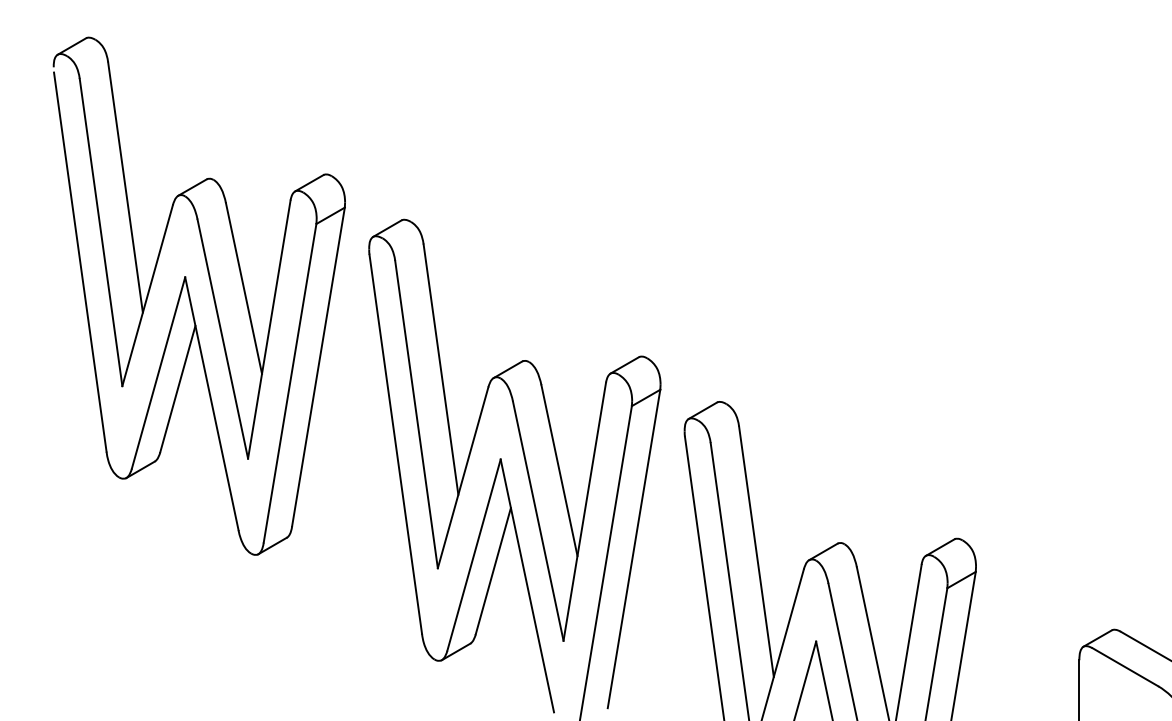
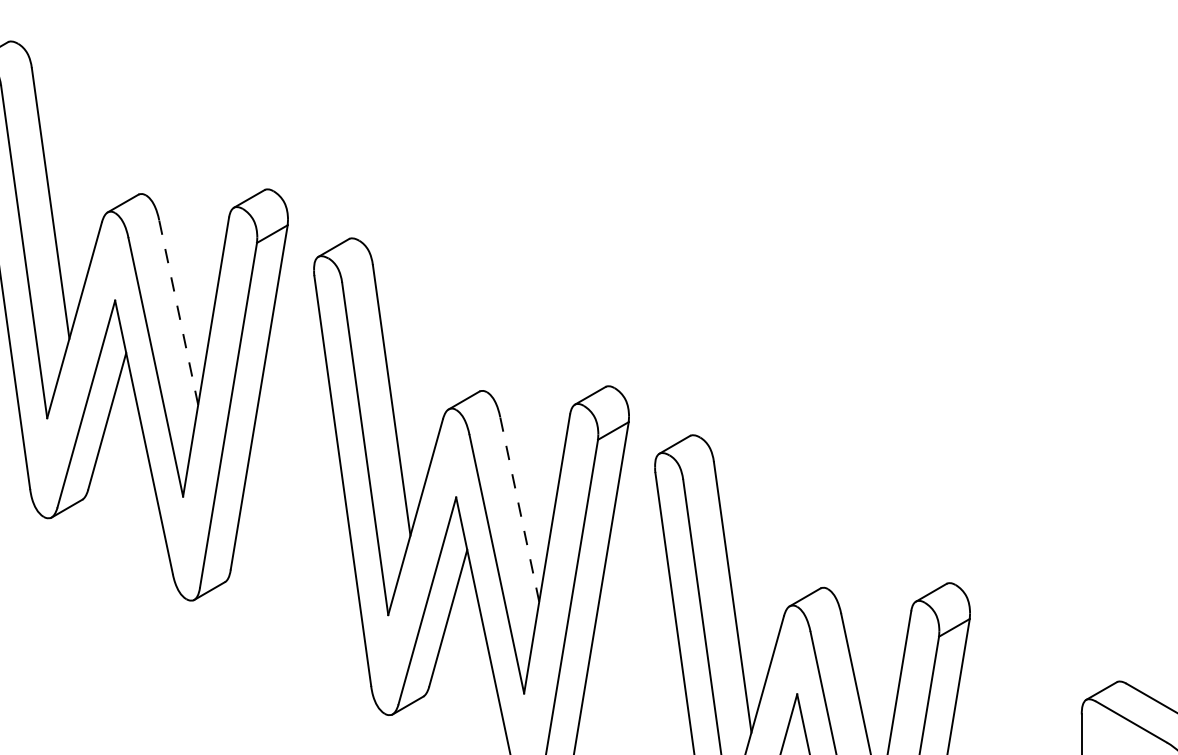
line: (243, 287) -> (178, 311), solid -> dashed
line: (559, 470) -> (519, 509), solid -> dashed

